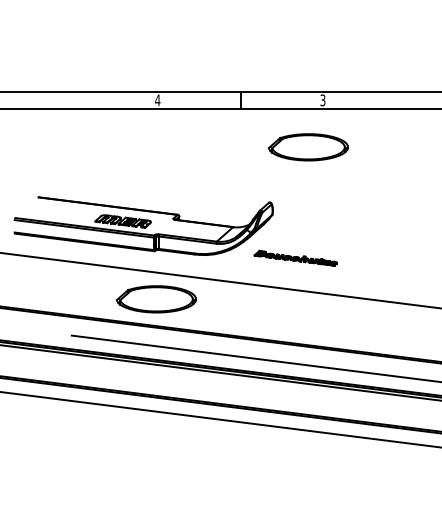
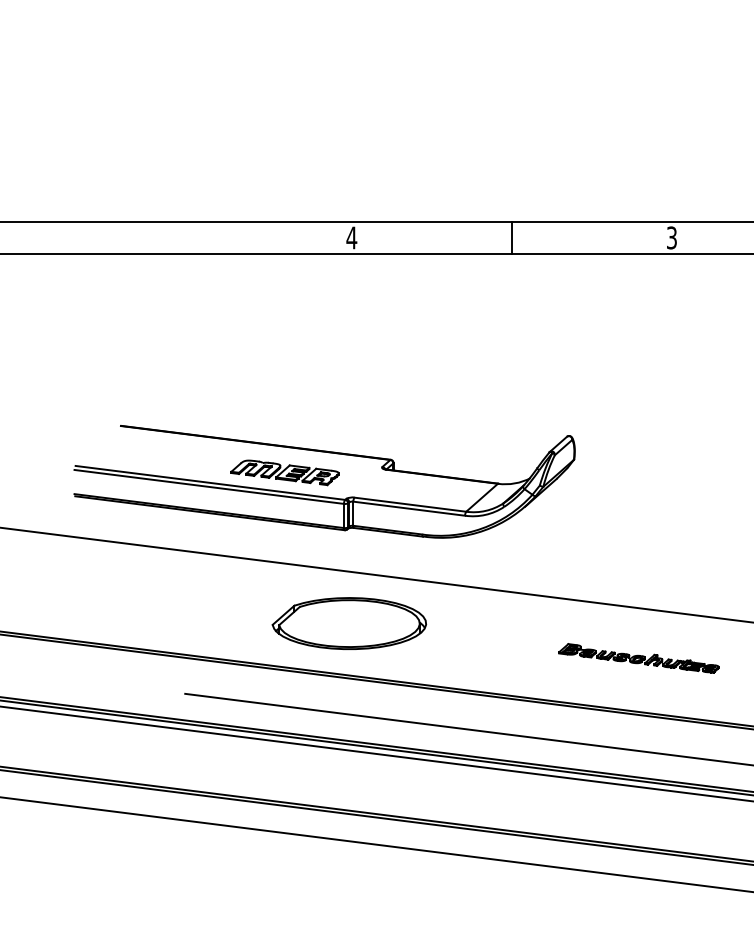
part: (308, 147) -> (643, 329), removed
part: (295, 257) -> (638, 656), moved

